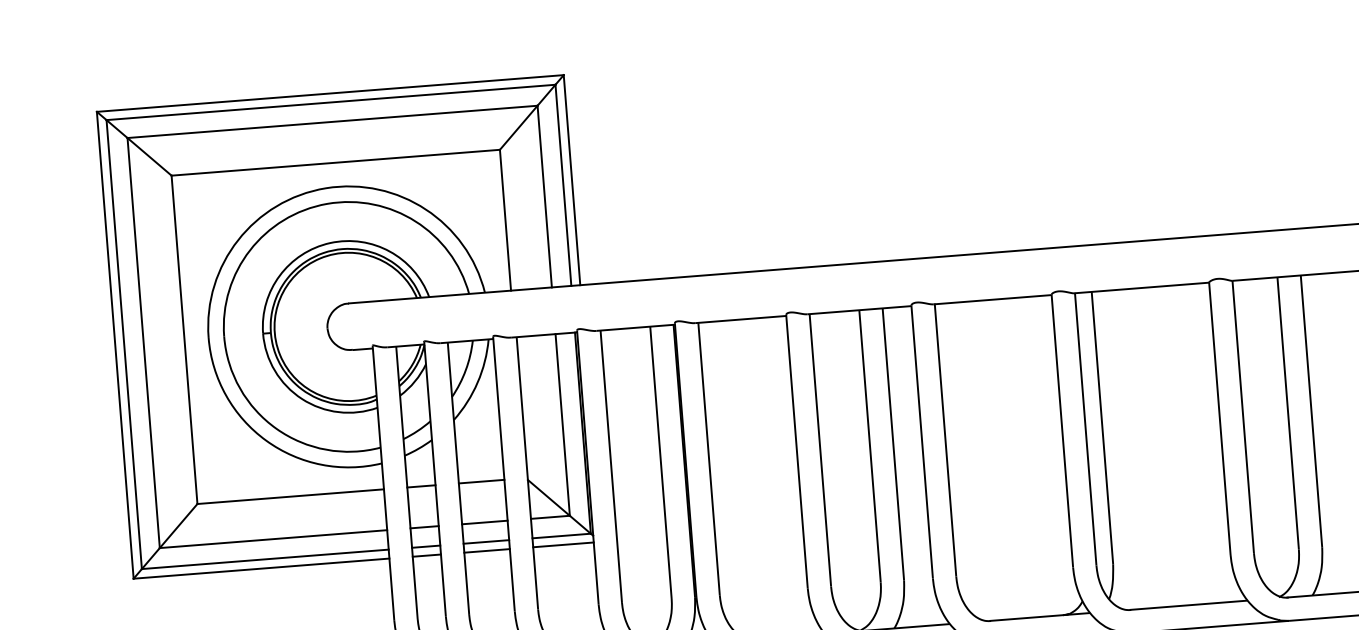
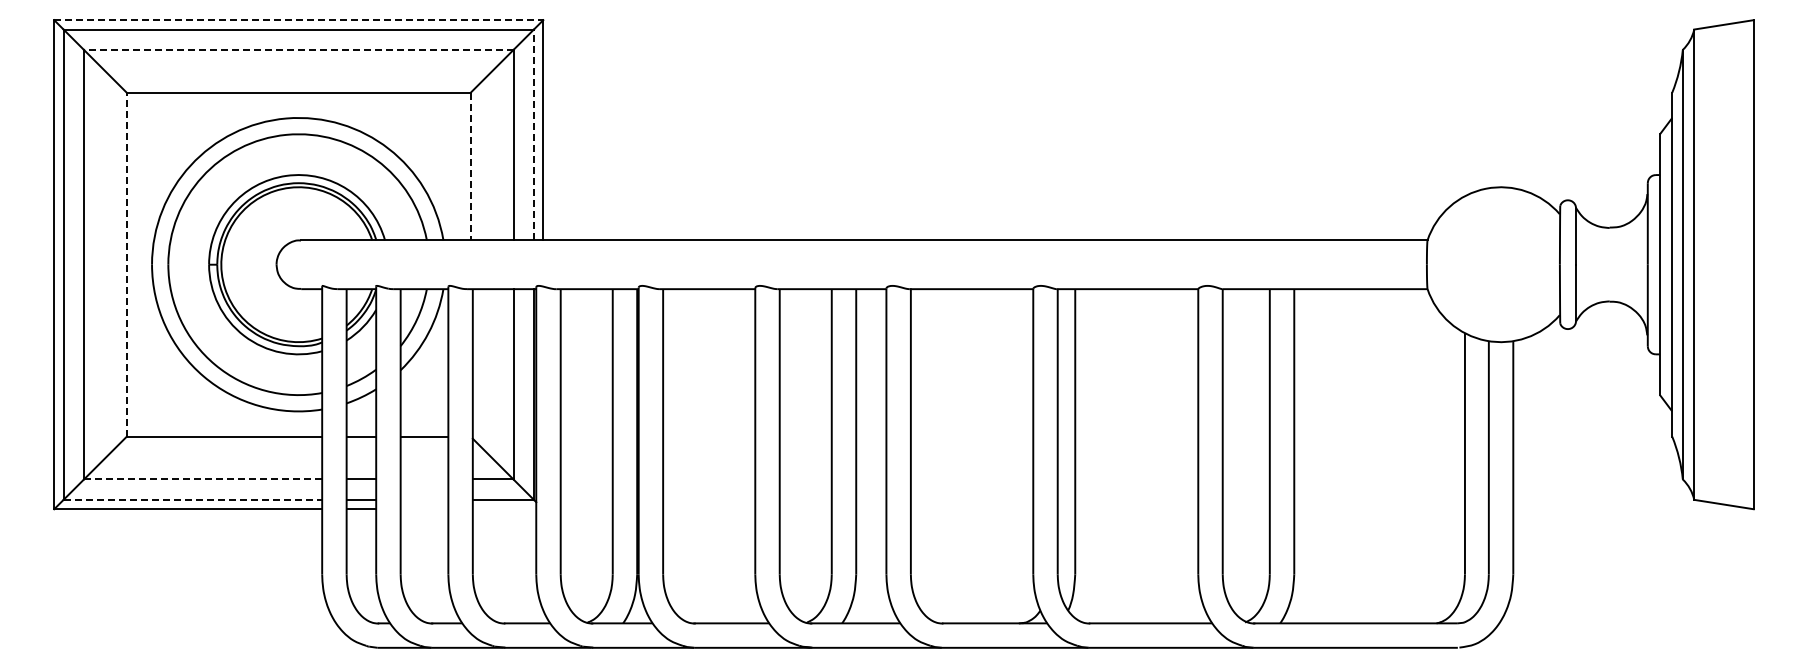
line: (330, 93) -> (298, 20), solid -> dashed
line: (332, 121) -> (298, 49), solid -> dashed
line: (562, 184) -> (533, 134), solid -> dashed
line: (505, 220) -> (470, 166), solid -> dashed
line: (184, 339) -> (126, 264), solid -> dashed
line: (484, 522) -> (424, 479), removed
line: (273, 539) -> (203, 479), solid -> dashed
line: (486, 541) -> (424, 499), removed
line: (563, 545) -> (504, 509), removed
line: (487, 551) -> (424, 509), removed
line: (265, 558) -> (193, 499), solid -> dashed

